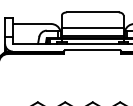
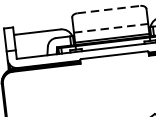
line: (93, 12) -> (109, 9), solid -> dashed
line: (92, 27) -> (110, 27), solid -> dashed

